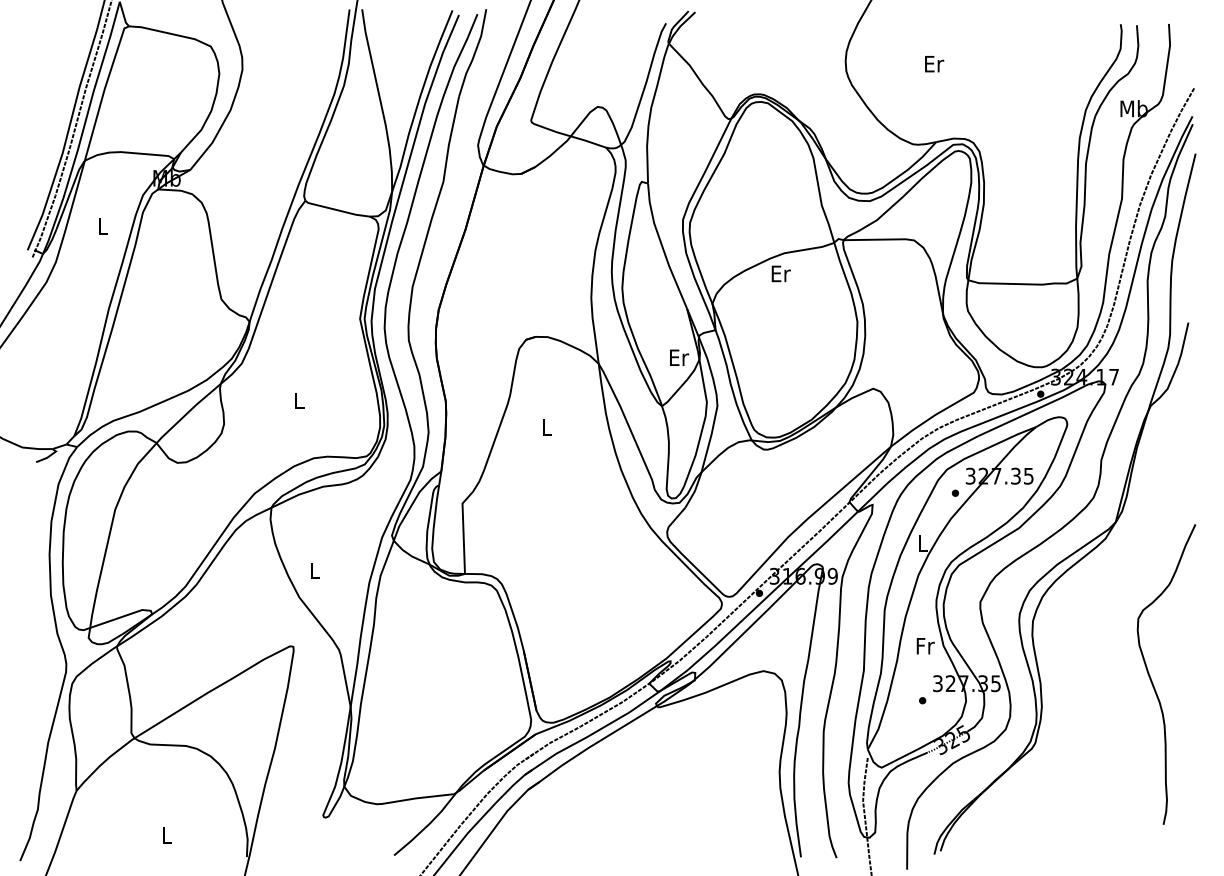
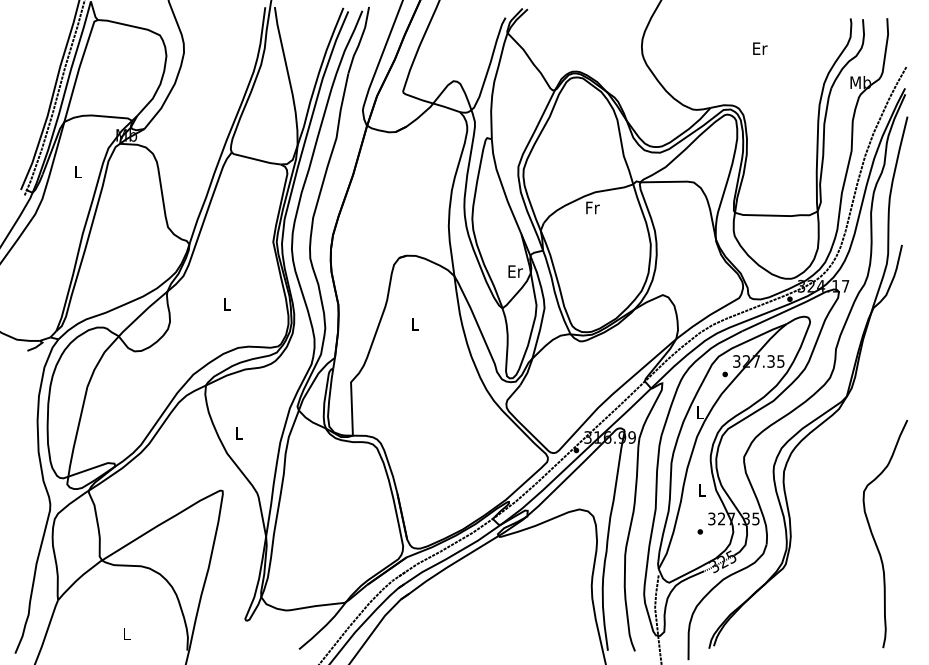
text: (934, 63) -> (760, 48), moved
text: (780, 274) -> (592, 208), Er -> Fr
text: (925, 646) -> (702, 490), Fr -> L
curve: (1153, 681) -> (875, 539), moved

